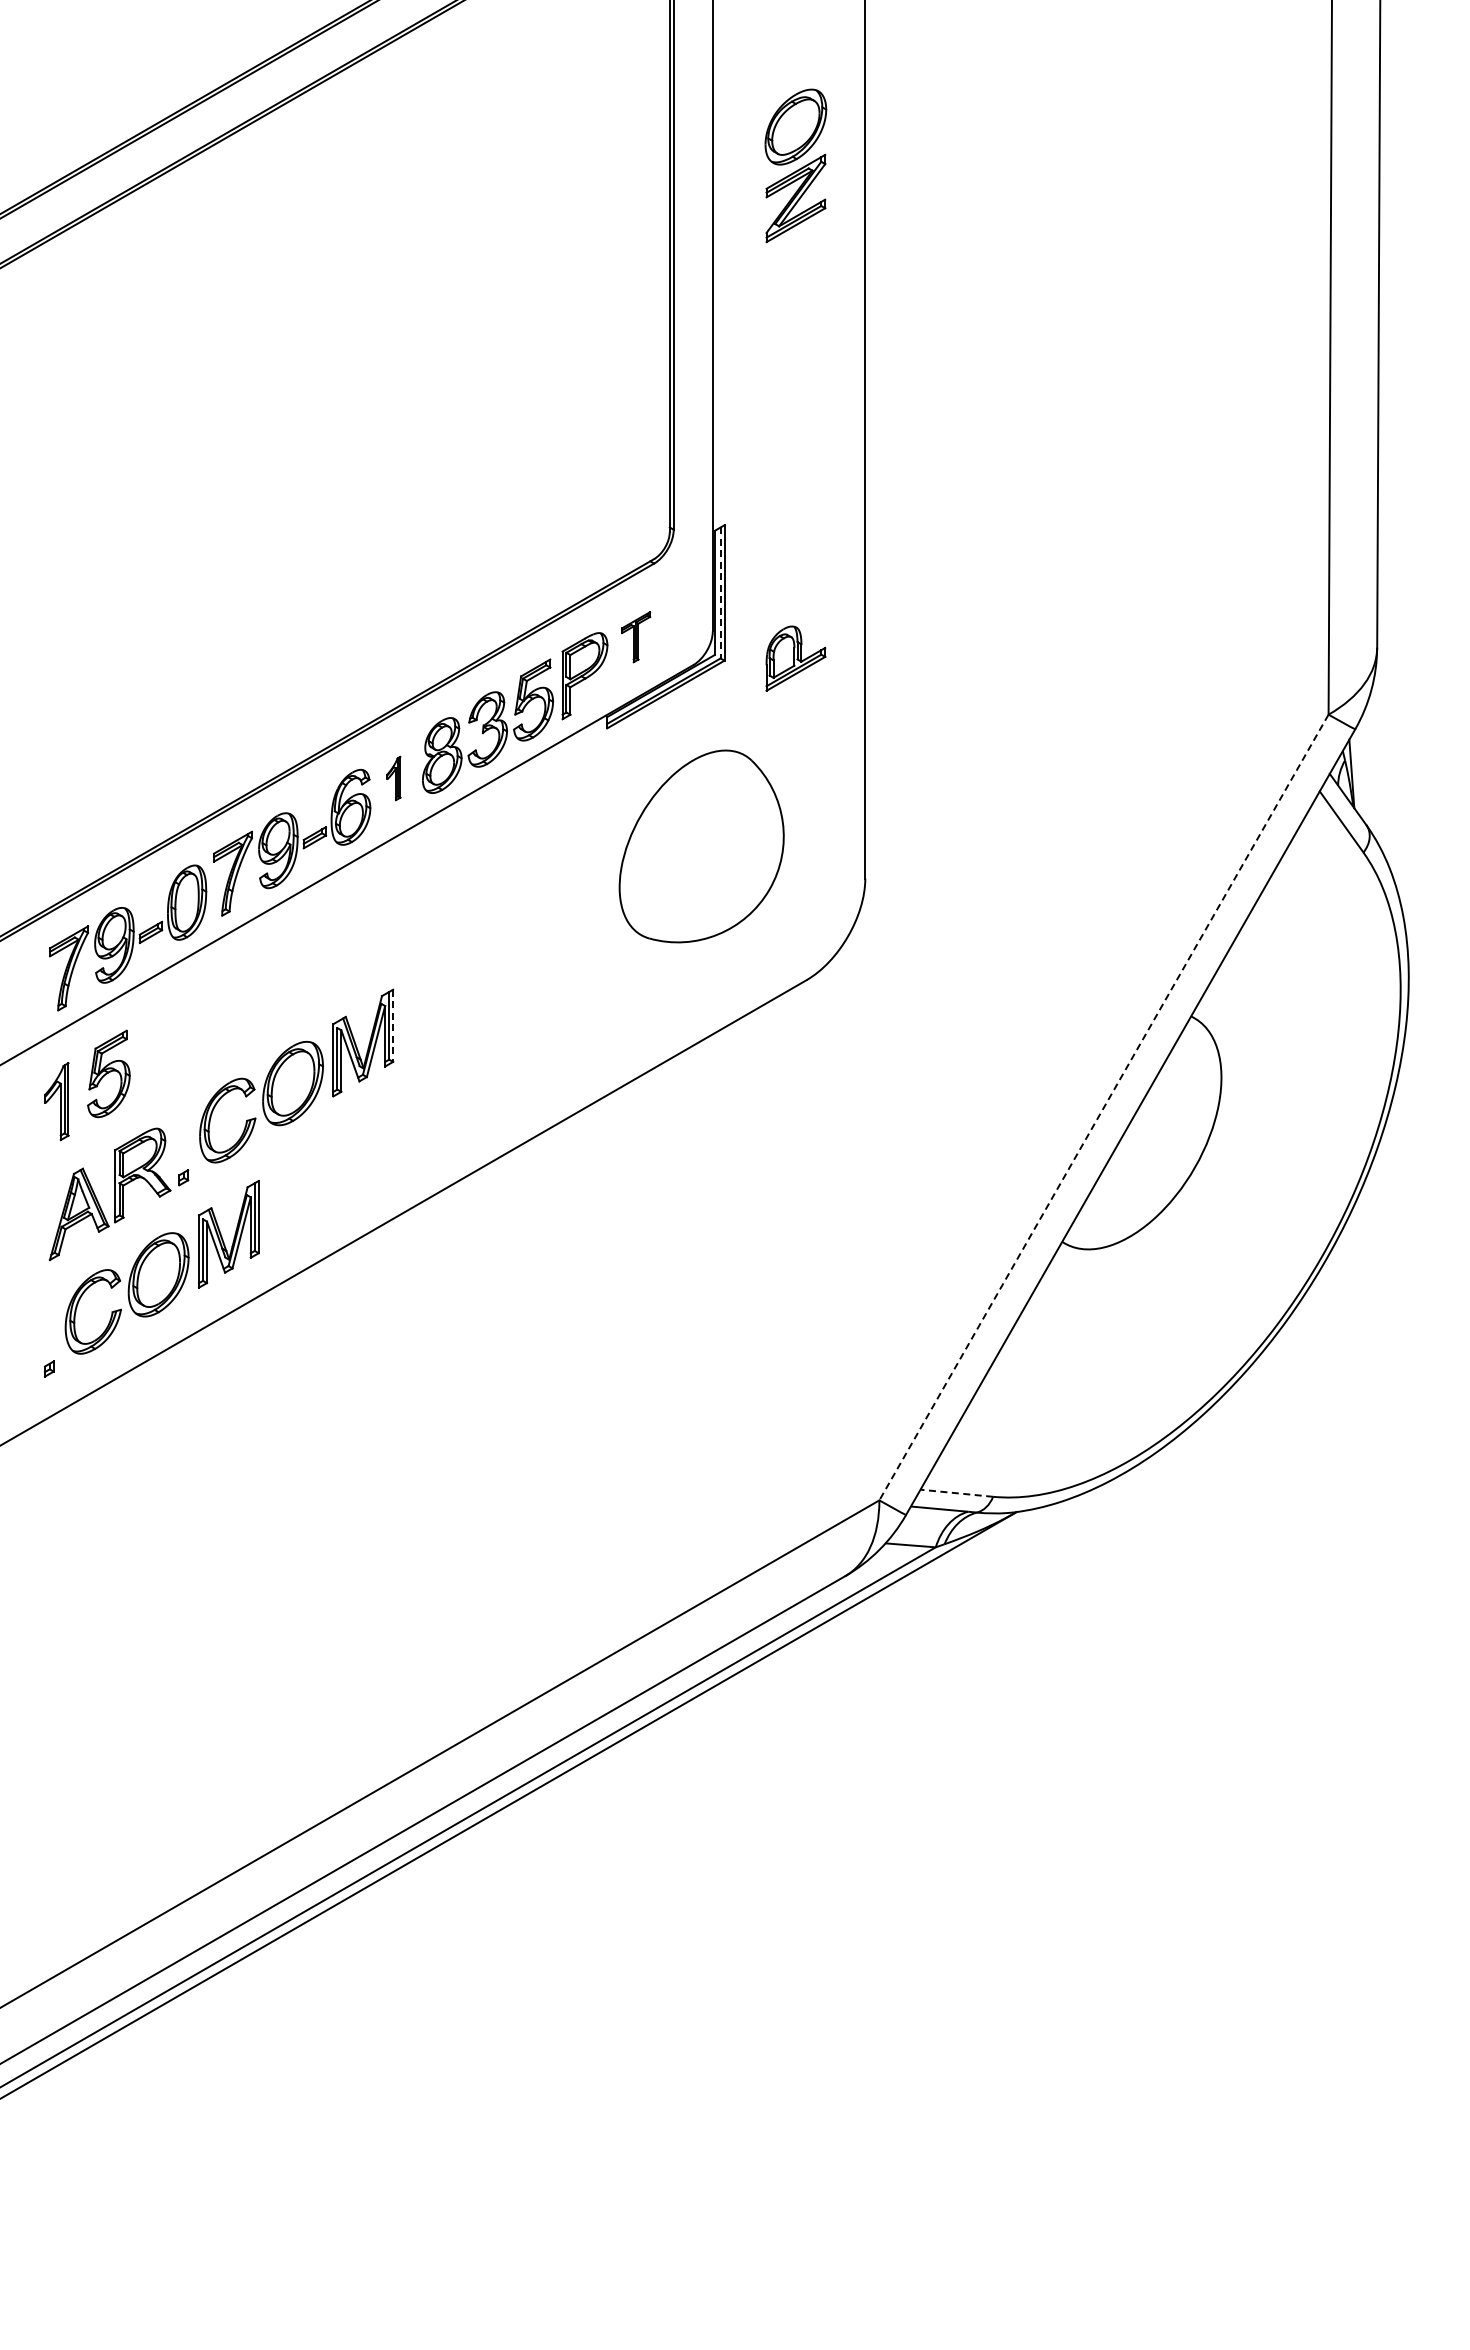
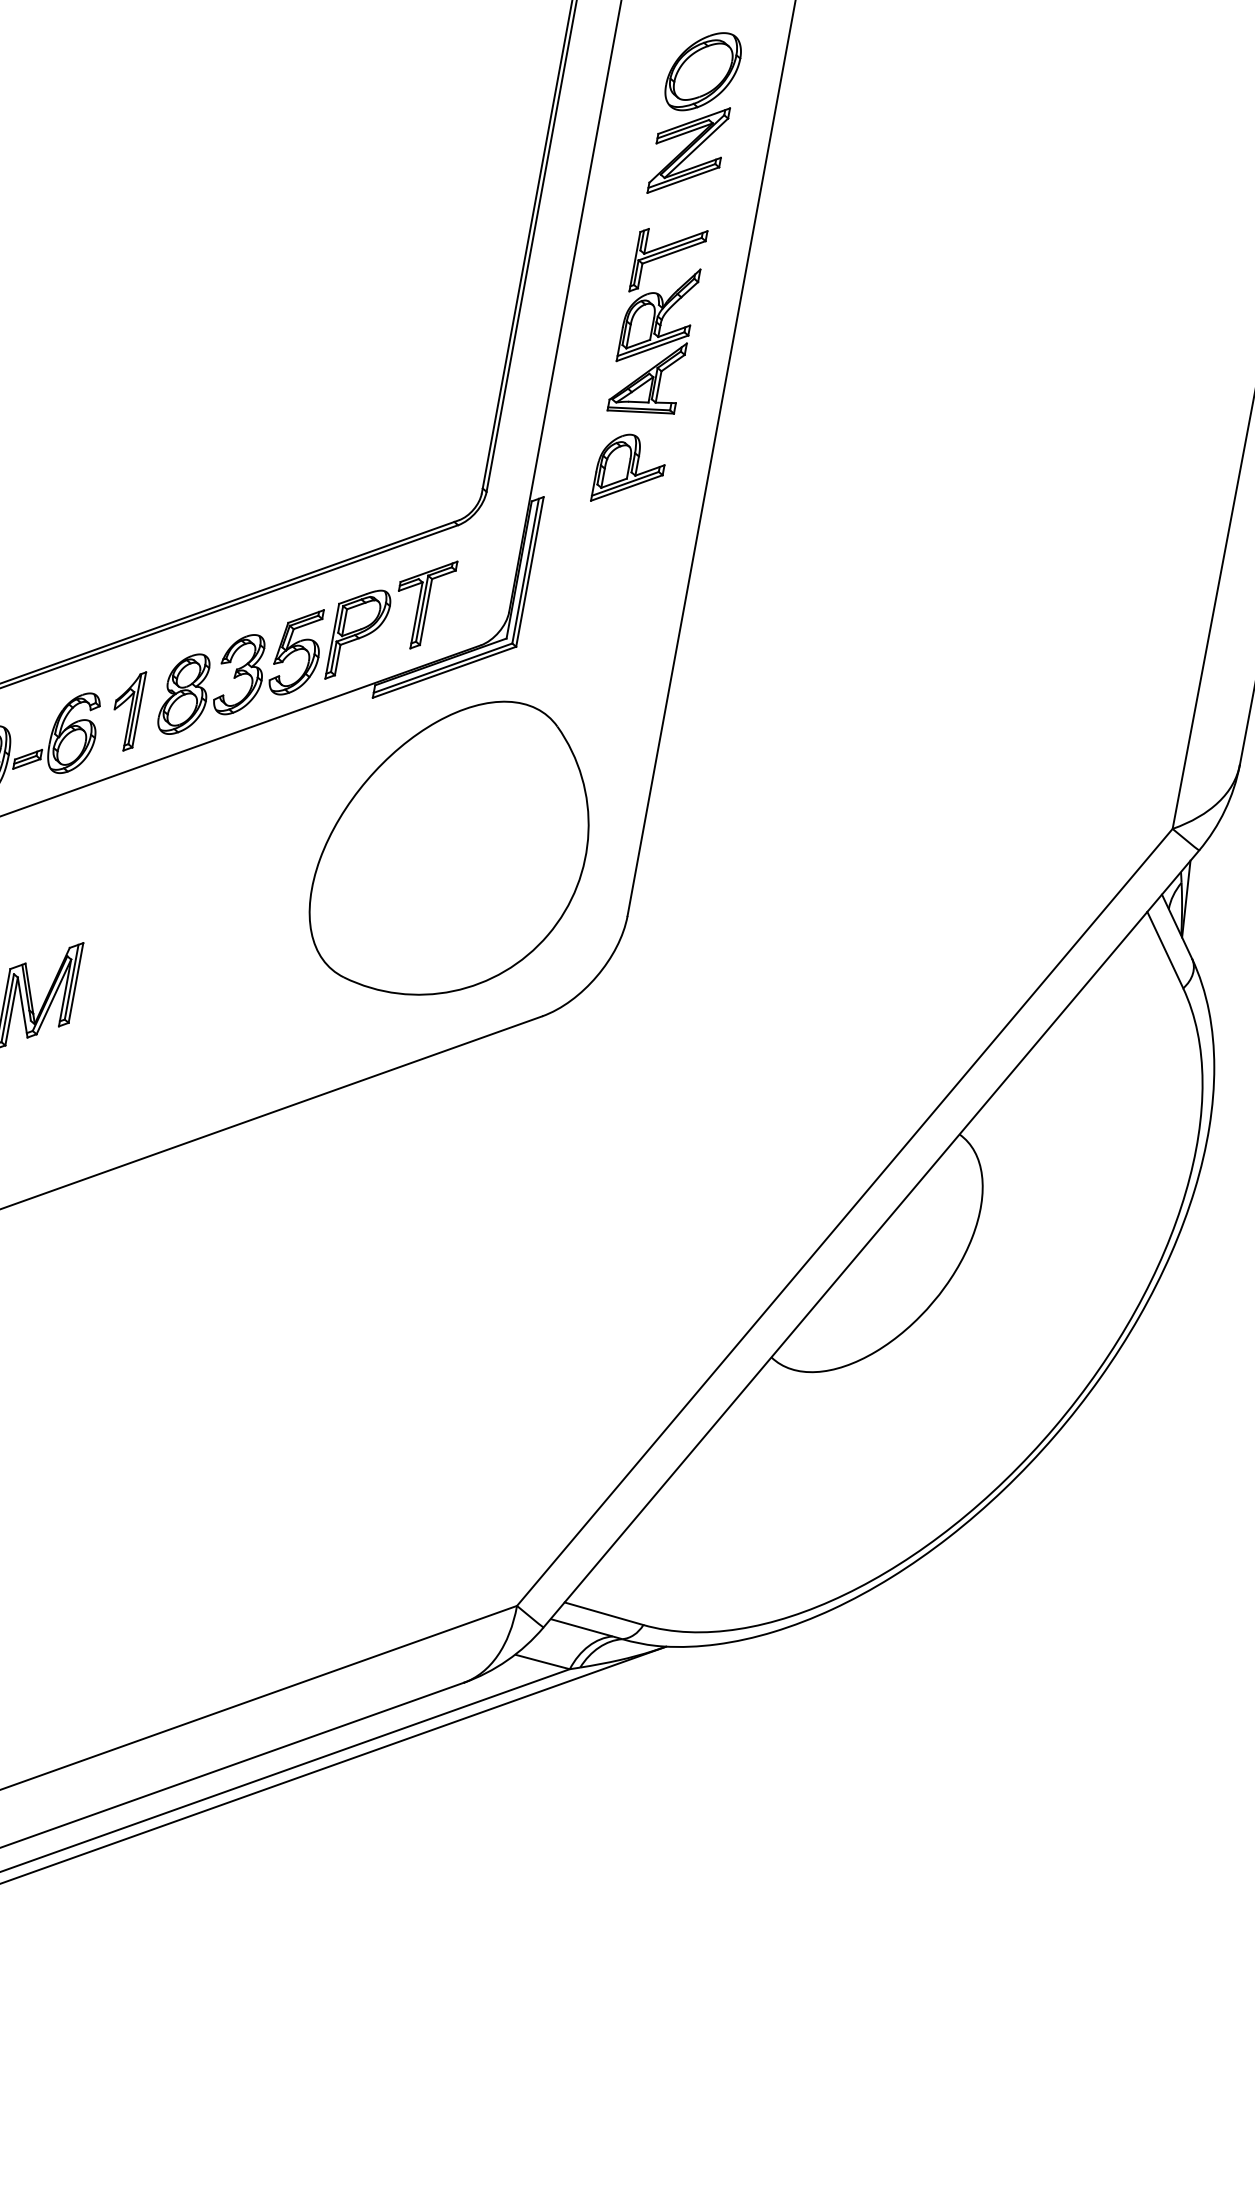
part: (795, 352) -> (657, 320), added
line: (720, 593) -> (525, 571), dashed -> solid
part: (635, 636) -> (422, 602), size x1.67
part: (795, 658) -> (629, 470), moved
part: (393, 778) -> (126, 709), size x1.67
part: (701, 846) -> (453, 847), size x1.43
line: (393, 1026) -> (76, 983), dashed -> solid
line: (1103, 1107) -> (844, 1217), dashed -> solid
line: (956, 1493) -> (603, 1613), dashed -> solid

